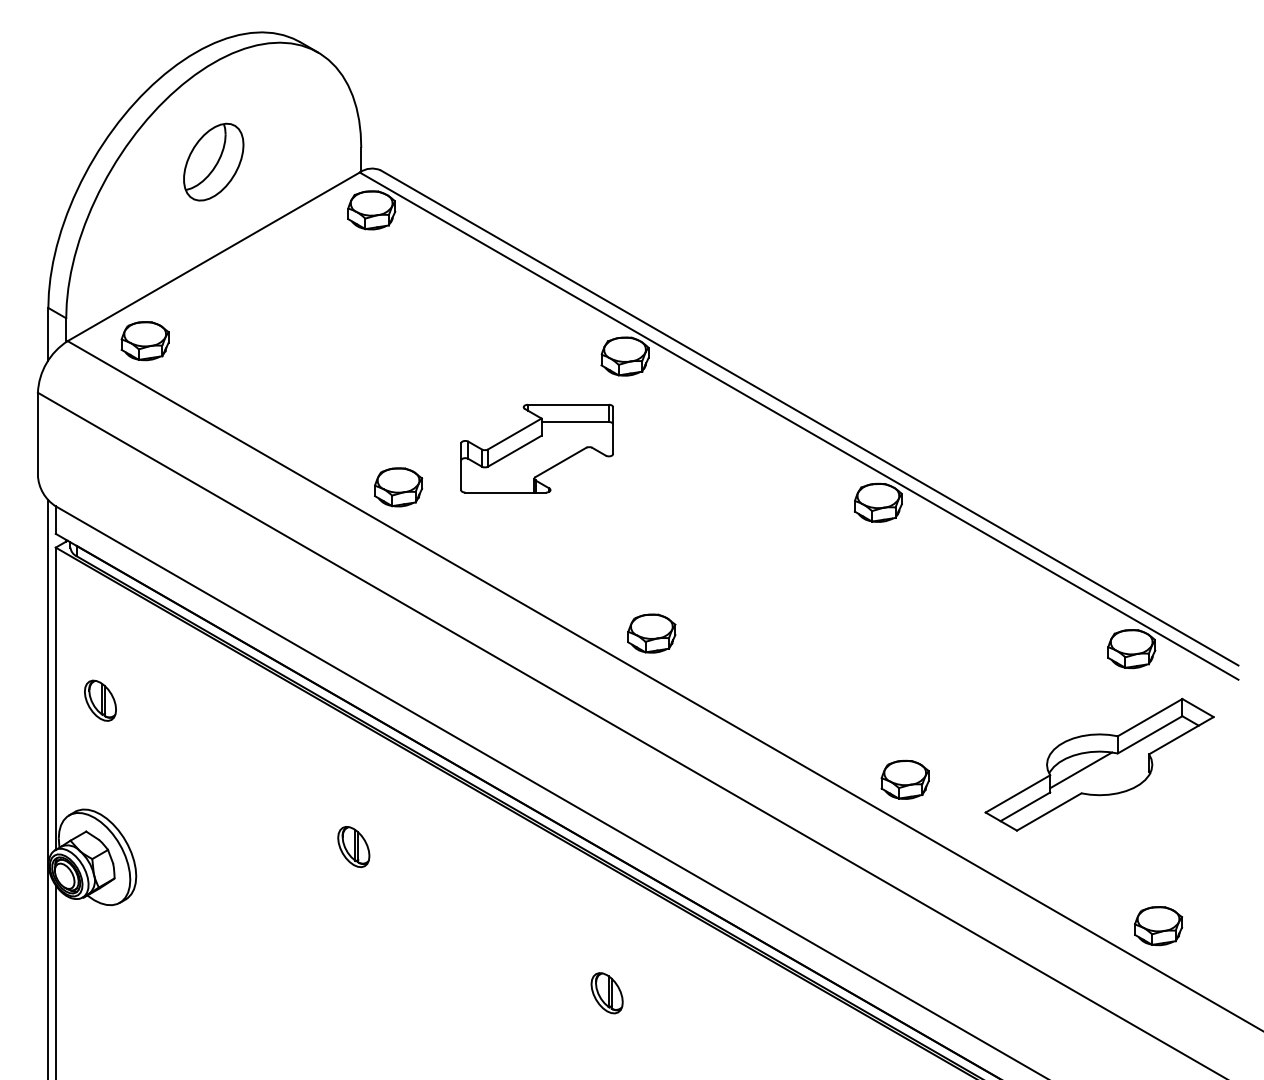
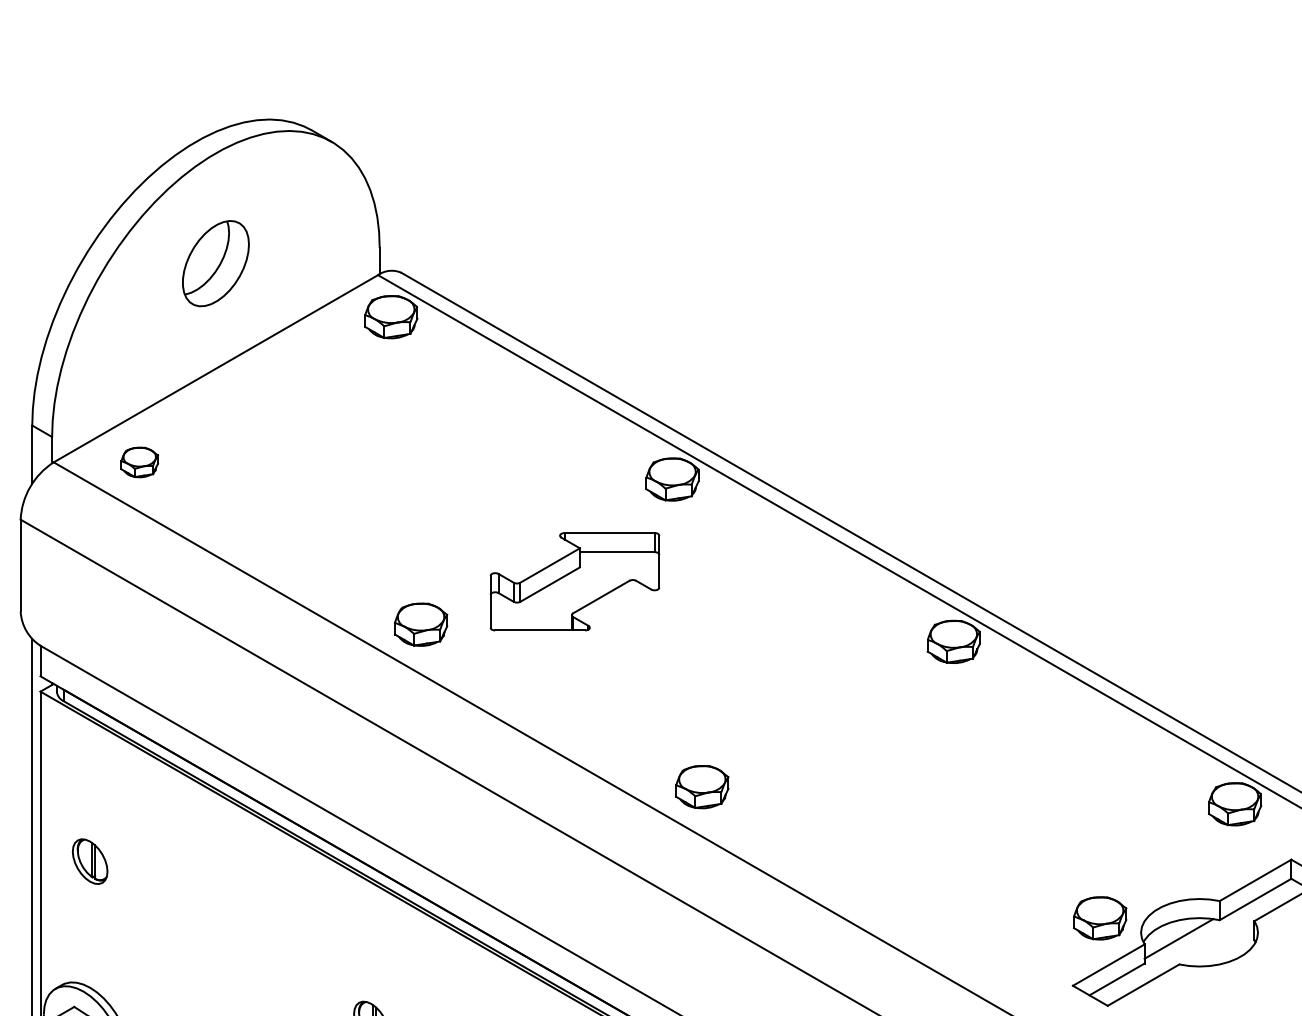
part: (144, 341) -> (139, 462), size x0.7
part: (904, 779) -> (1099, 917), moved

